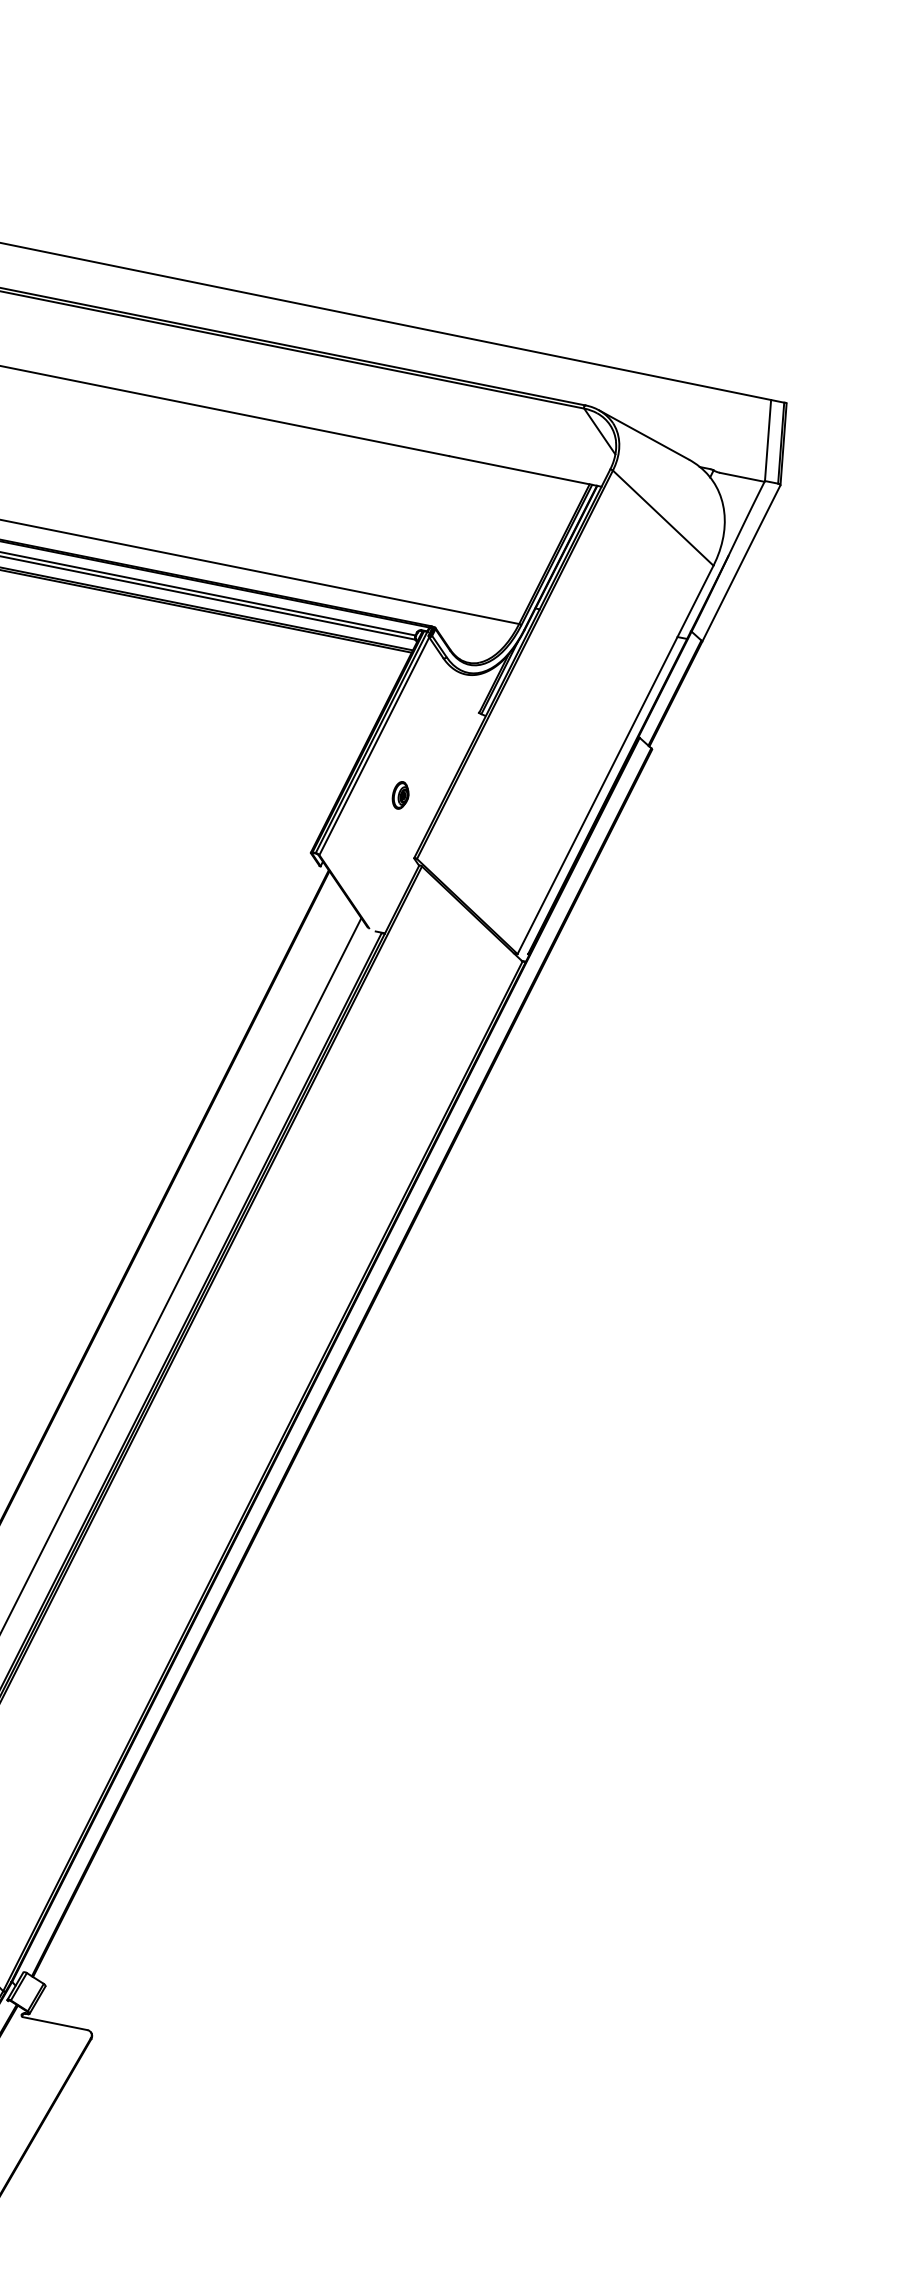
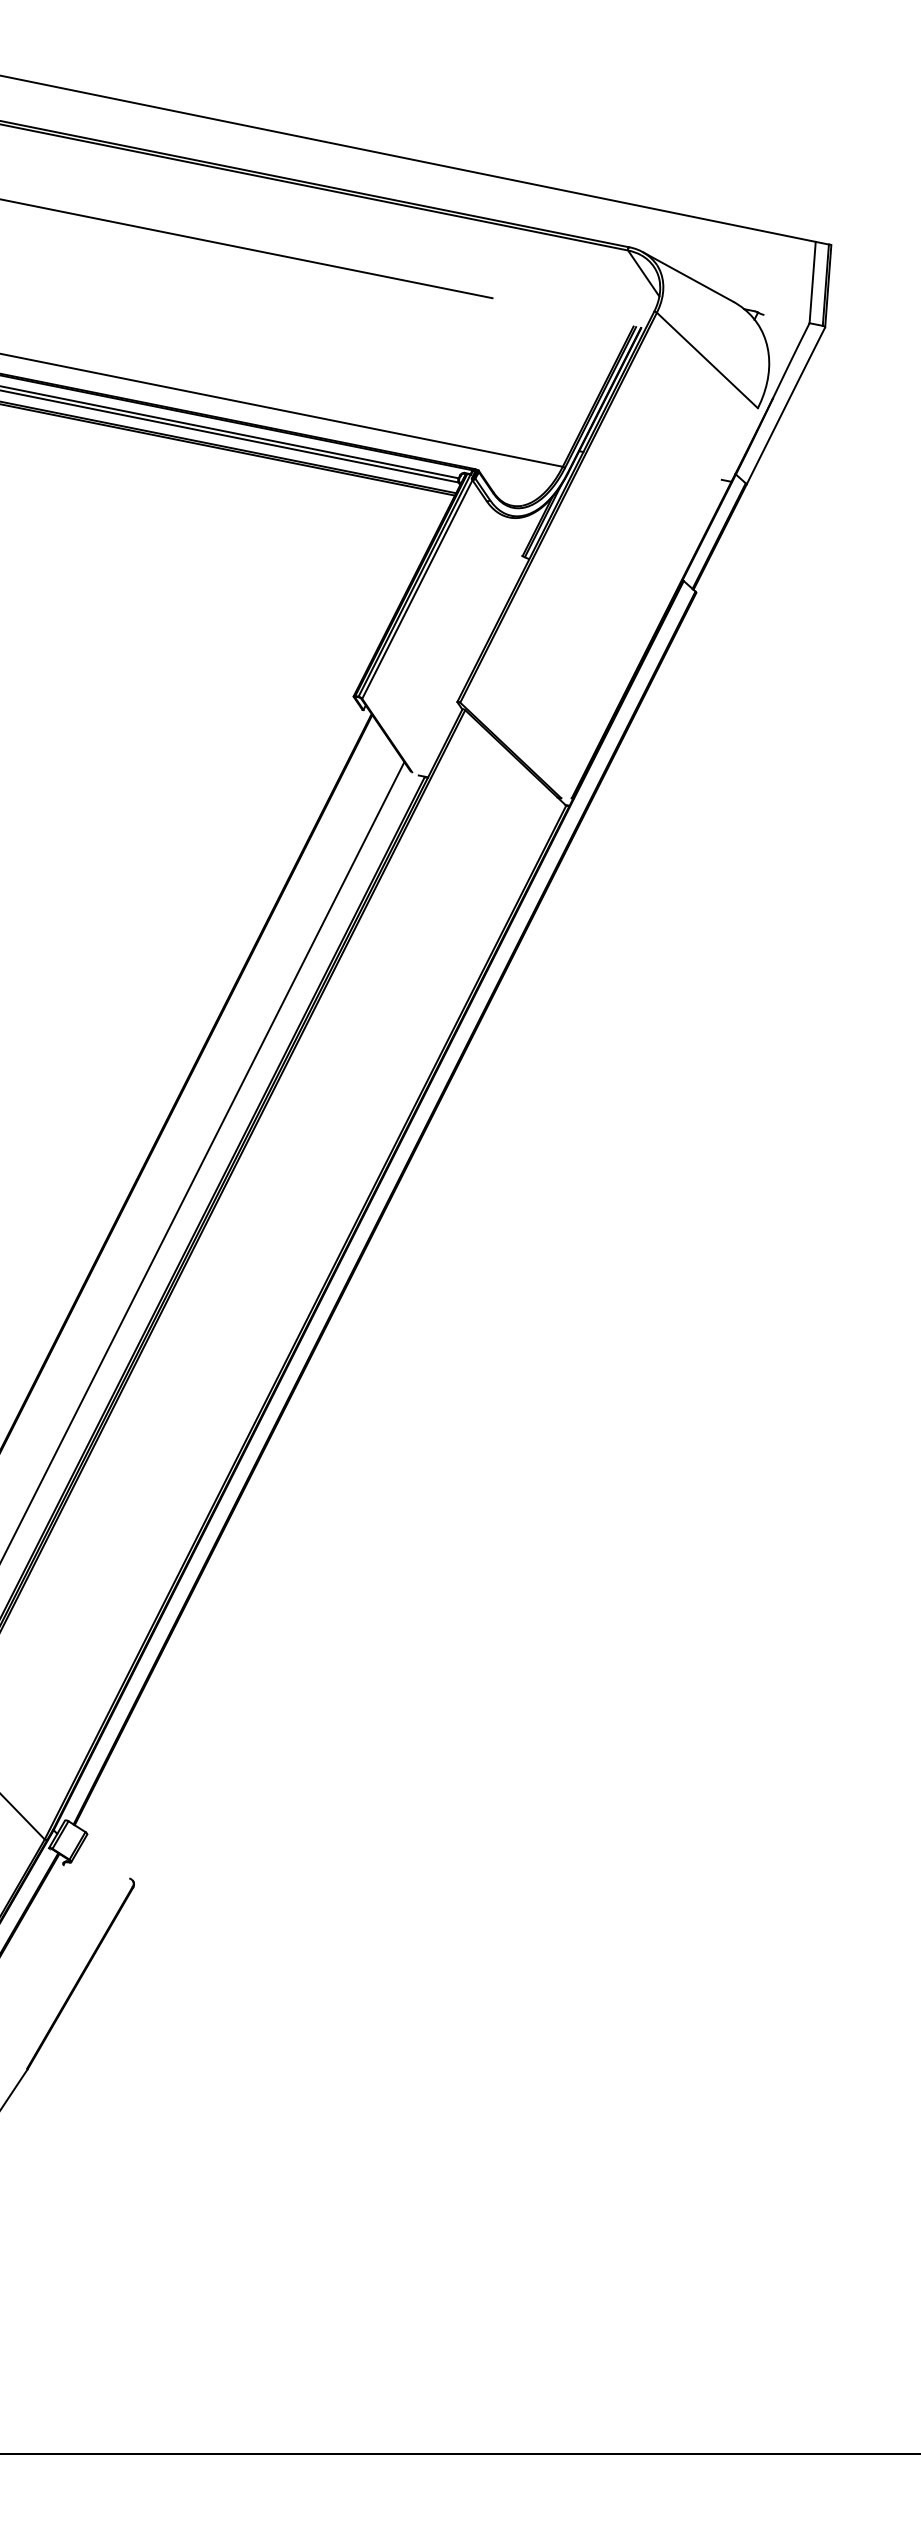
line: (524, 471) -> (568, 313), removed
line: (741, 477) -> (786, 319), removed
line: (615, 760) -> (659, 603), removed
part: (400, 795) -> (443, 638), removed
line: (54, 2023) -> (96, 1871), removed

